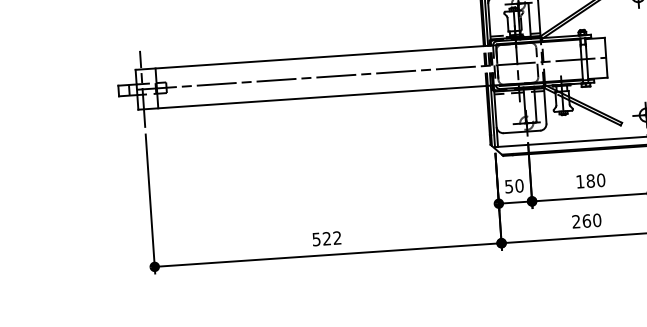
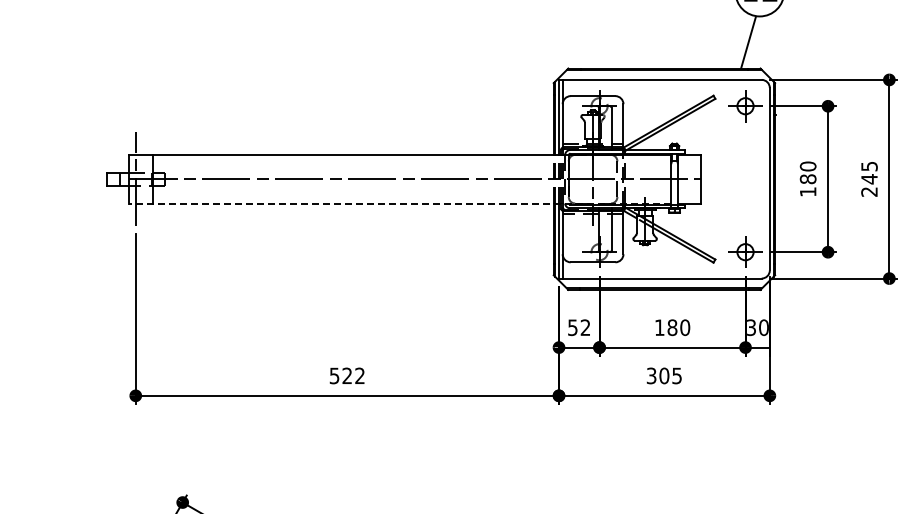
line: (360, 94) -> (399, 203), solid -> dashed
text: (519, 185) -> (585, 327), 50 -> 52
text: (586, 220) -> (664, 375), 260 -> 305

